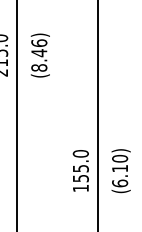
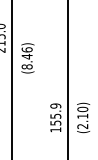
text: (39, 55) -> (27, 58), moved
text: (80, 153) -> (55, 105), 155.0 -> 155.9
text: (119, 183) -> (82, 126), (6.10) -> (2.10)

